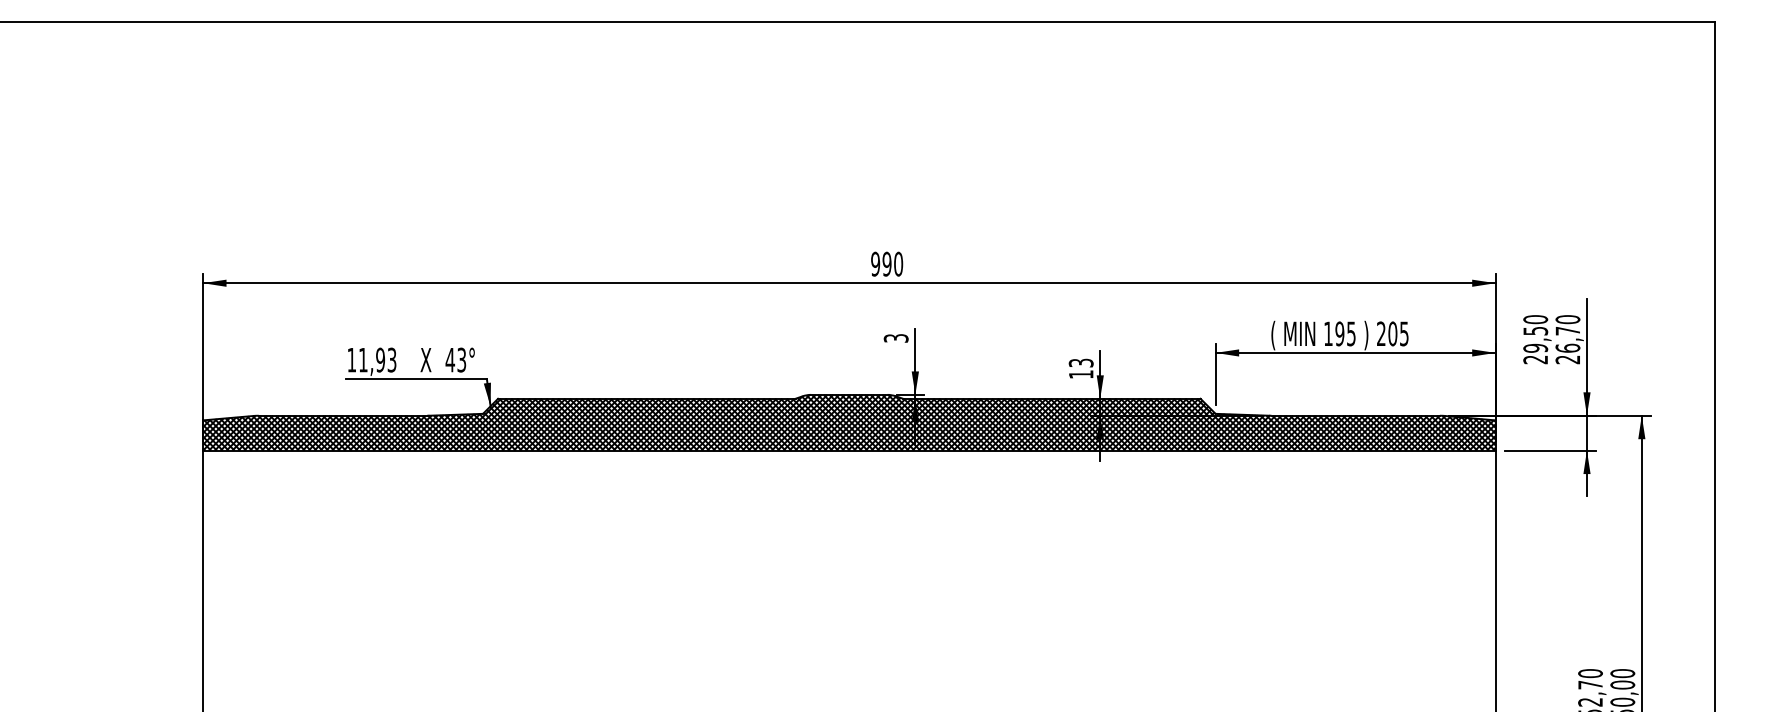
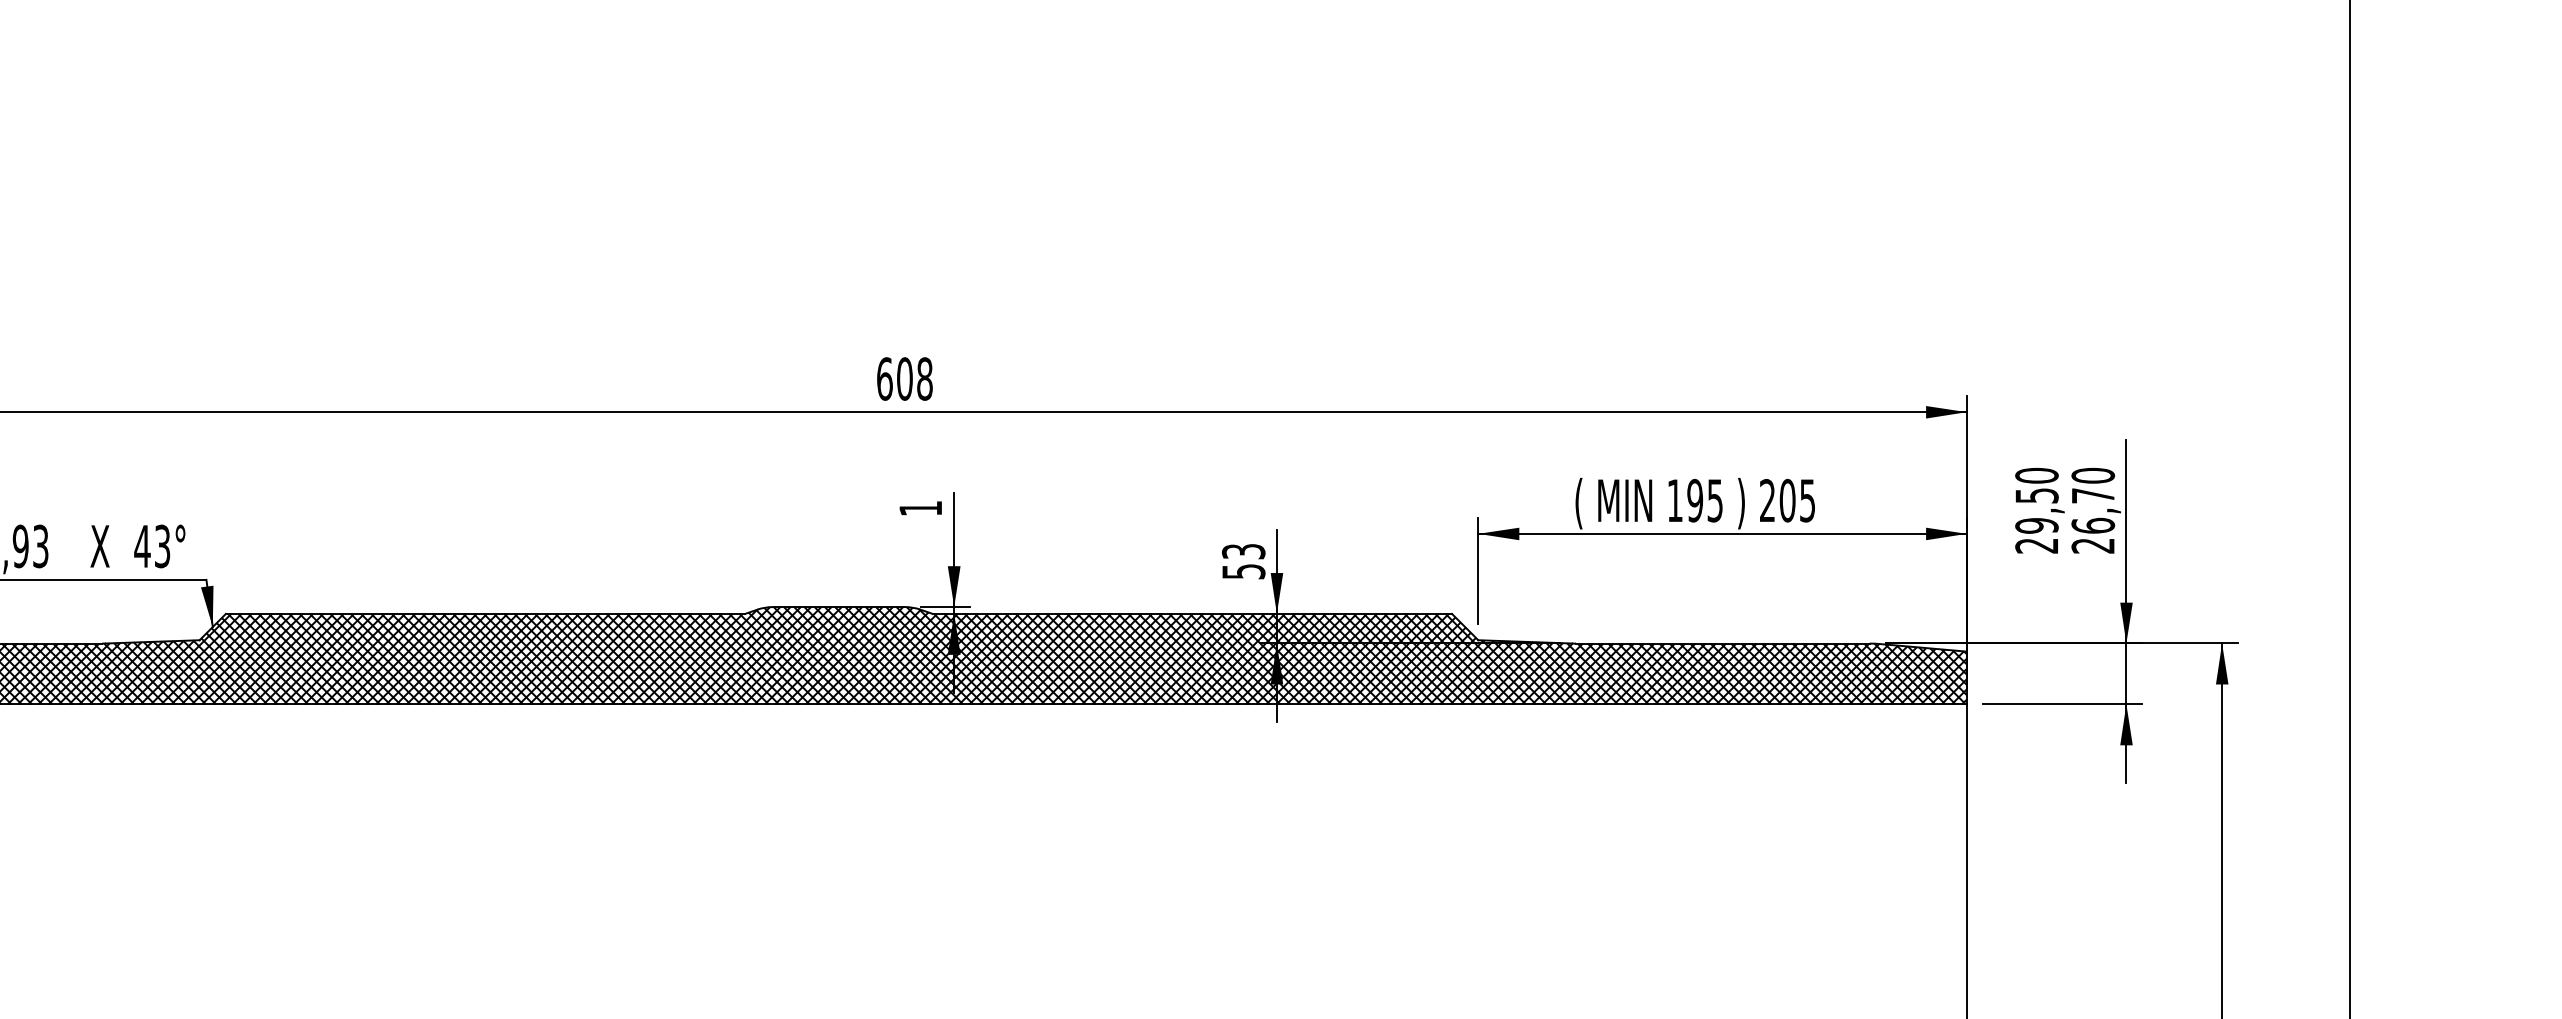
text: (887, 263) -> (905, 377), 990 -> 608
text: (895, 338) -> (919, 508), 3 -> 1
text: (1081, 374) -> (1244, 571), 13 -> 53

